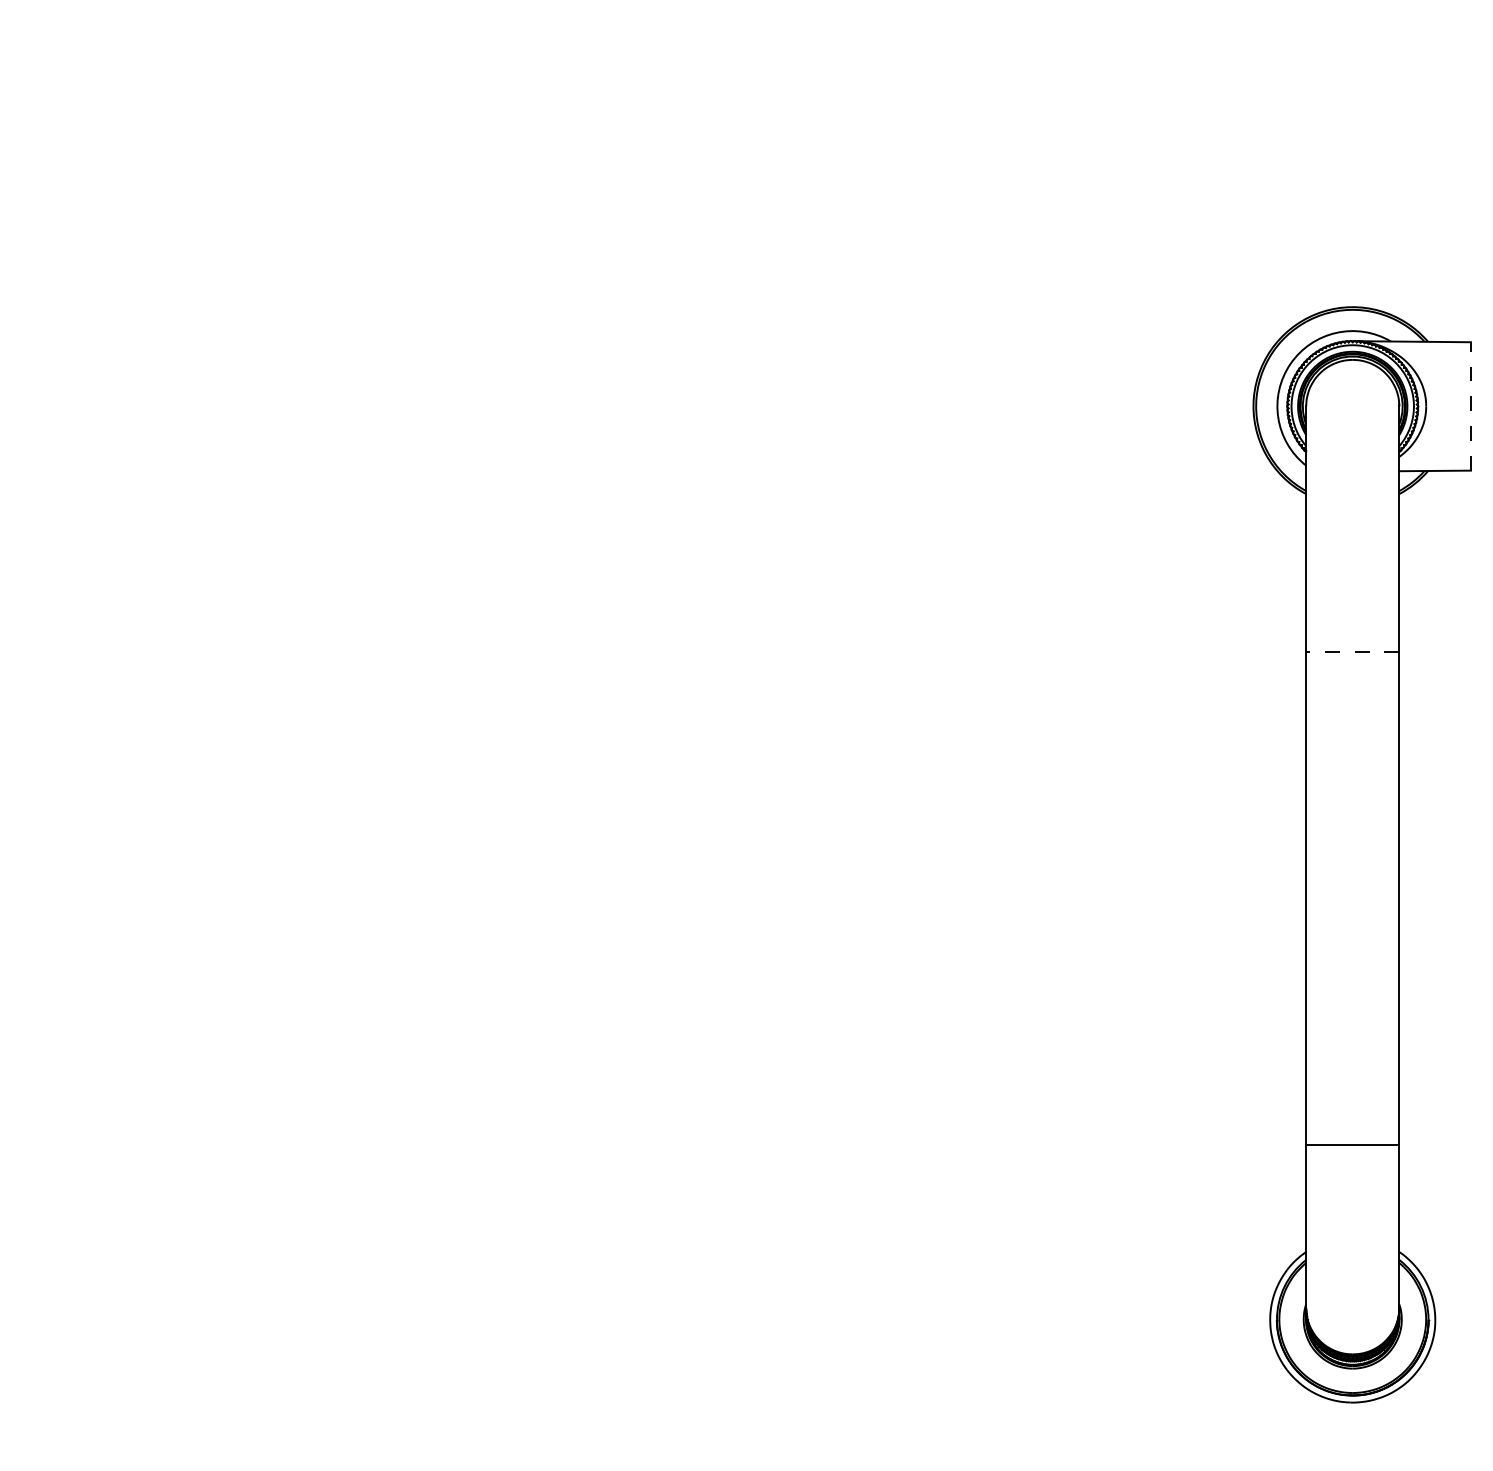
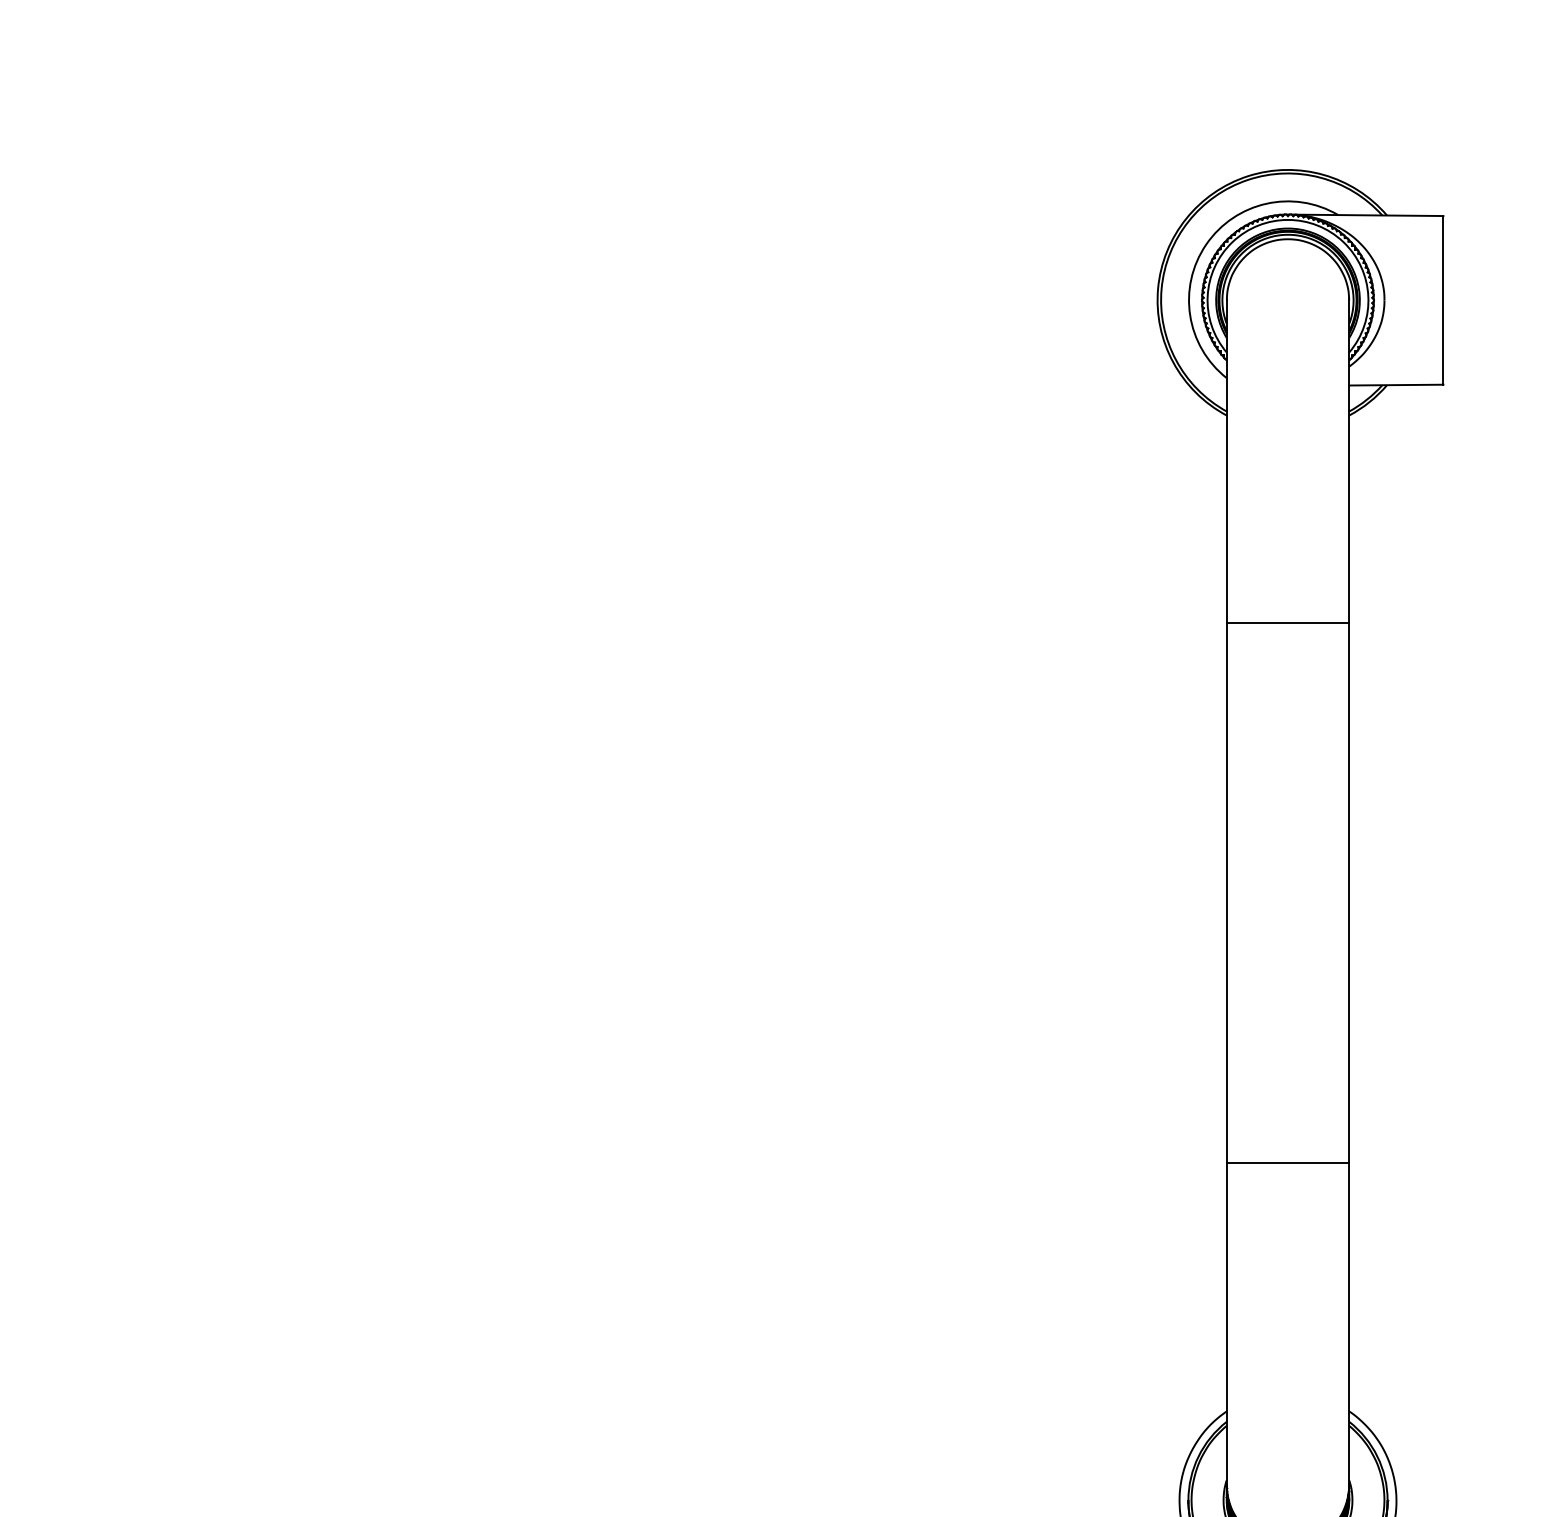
line: (1471, 405) -> (1444, 299), dashed -> solid
line: (1352, 651) -> (1287, 622), dashed -> solid
line: (1352, 1144) -> (1287, 1162), moved

